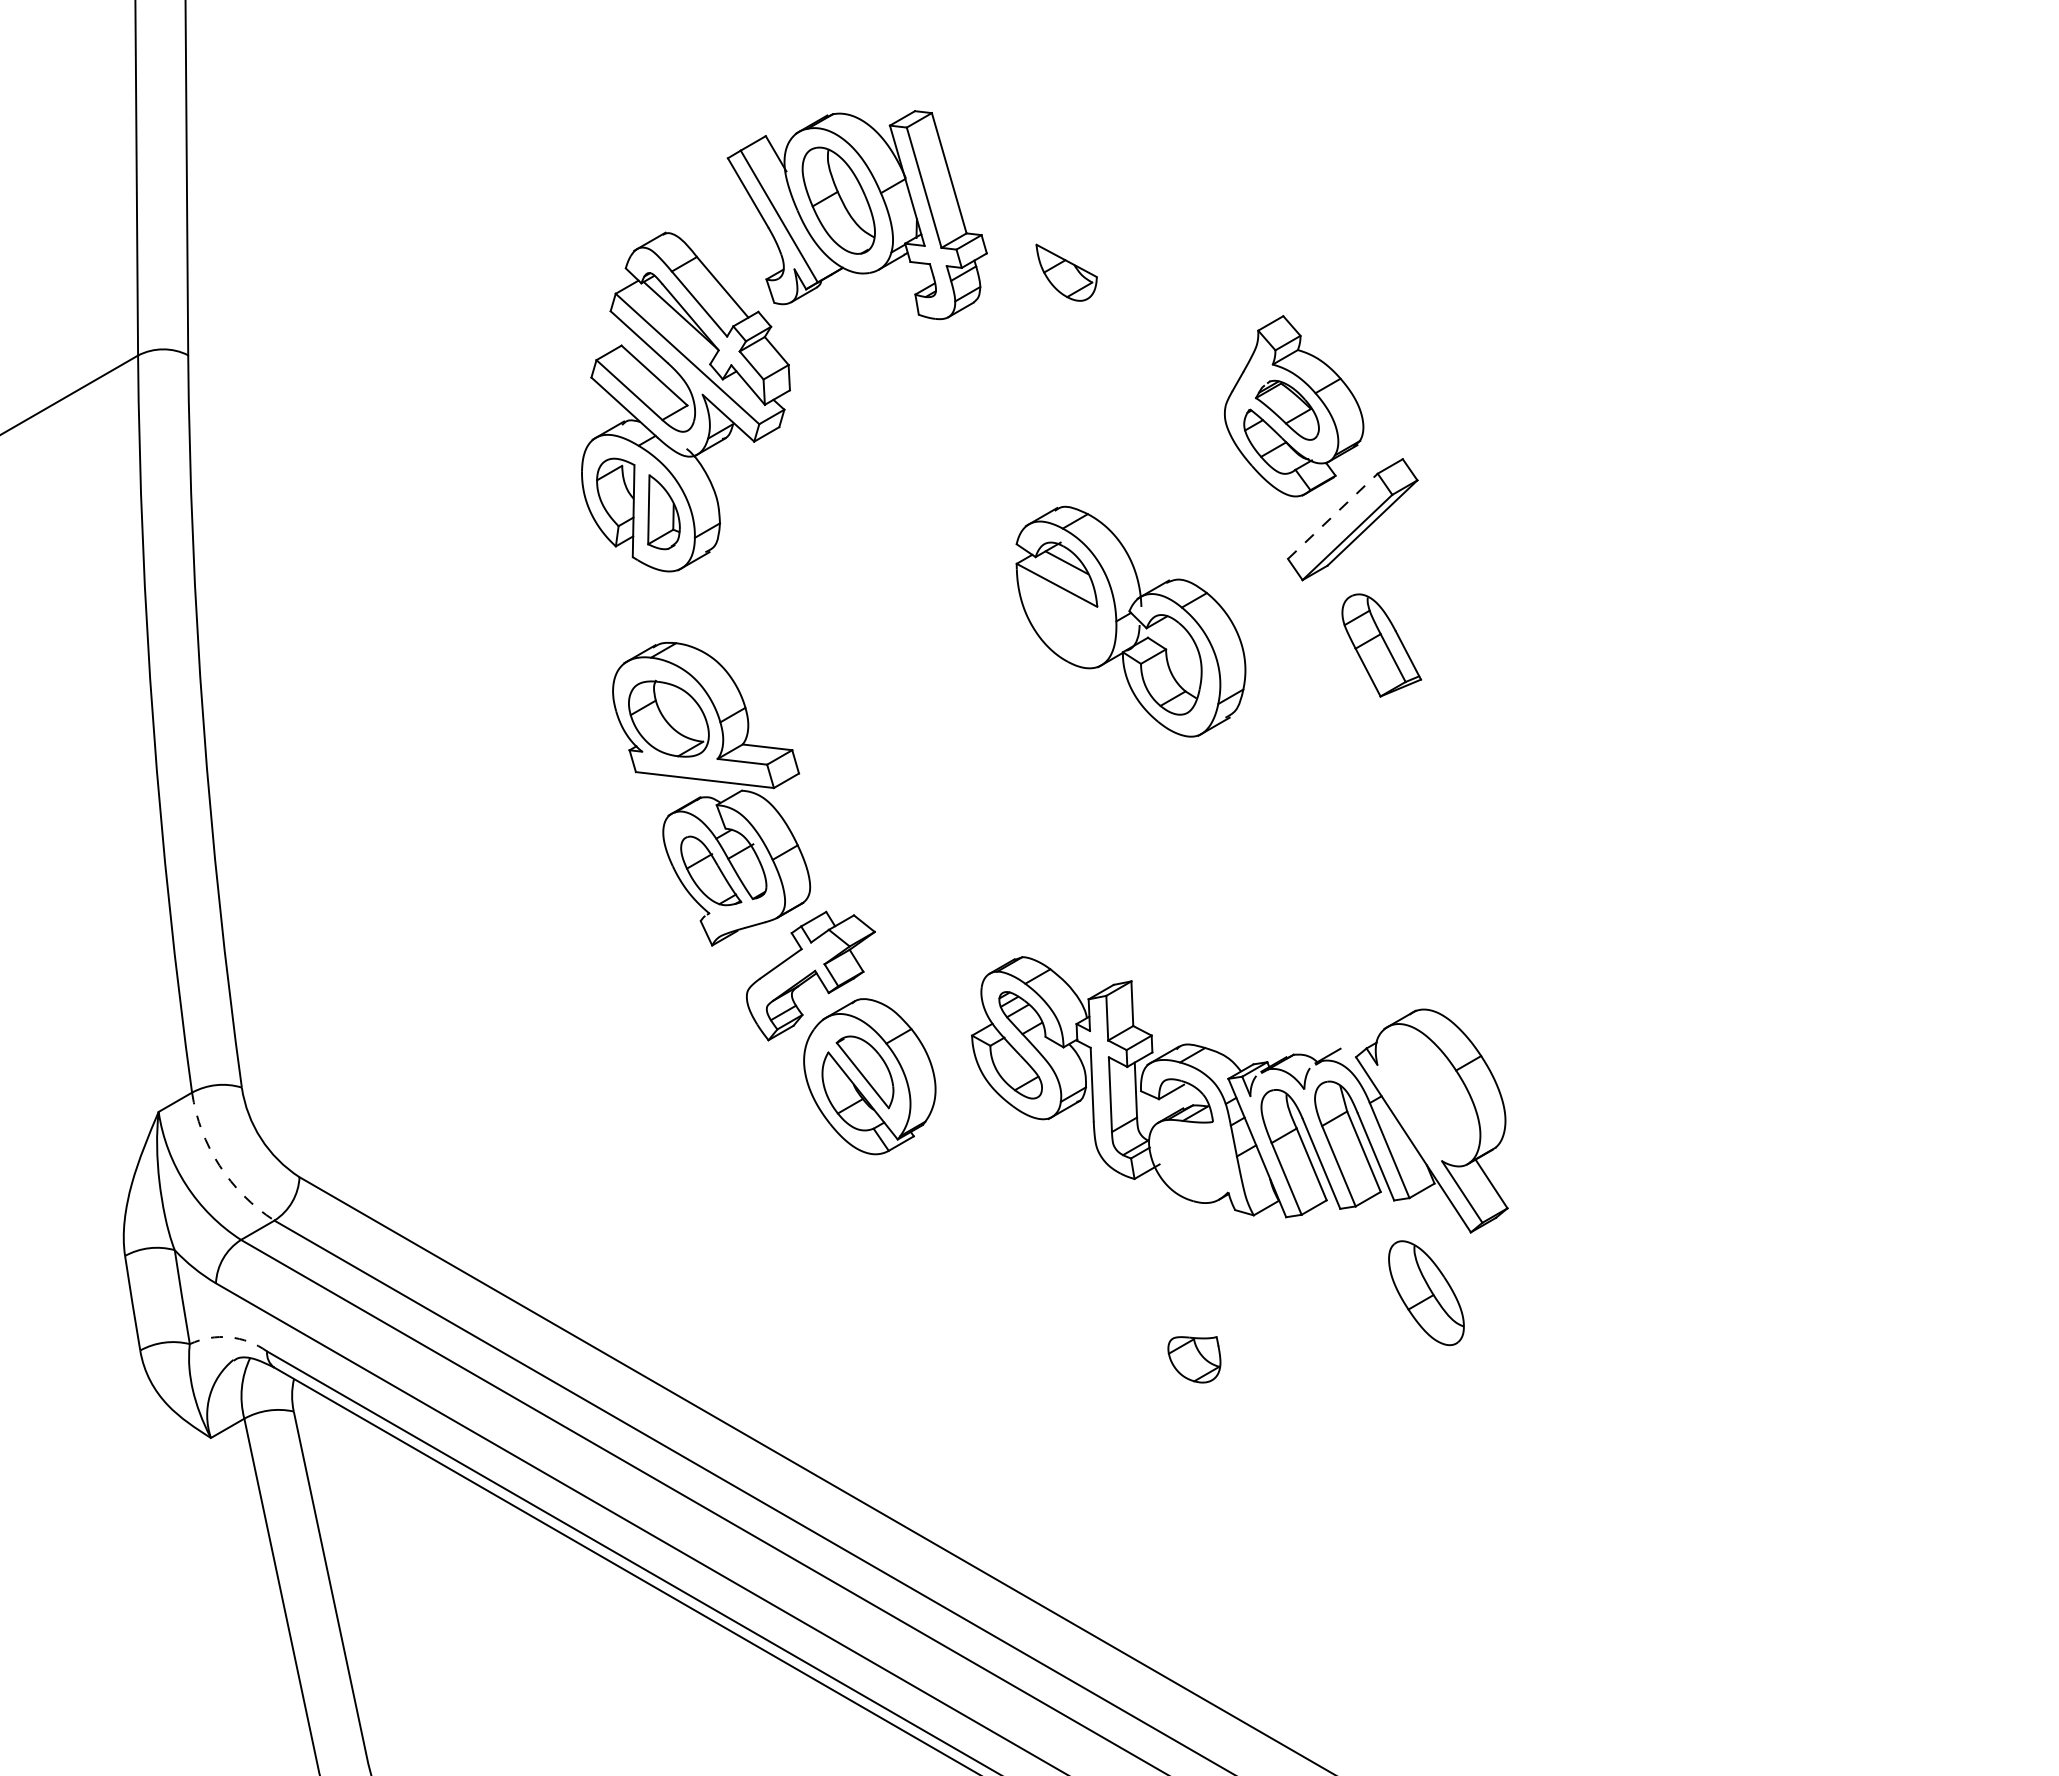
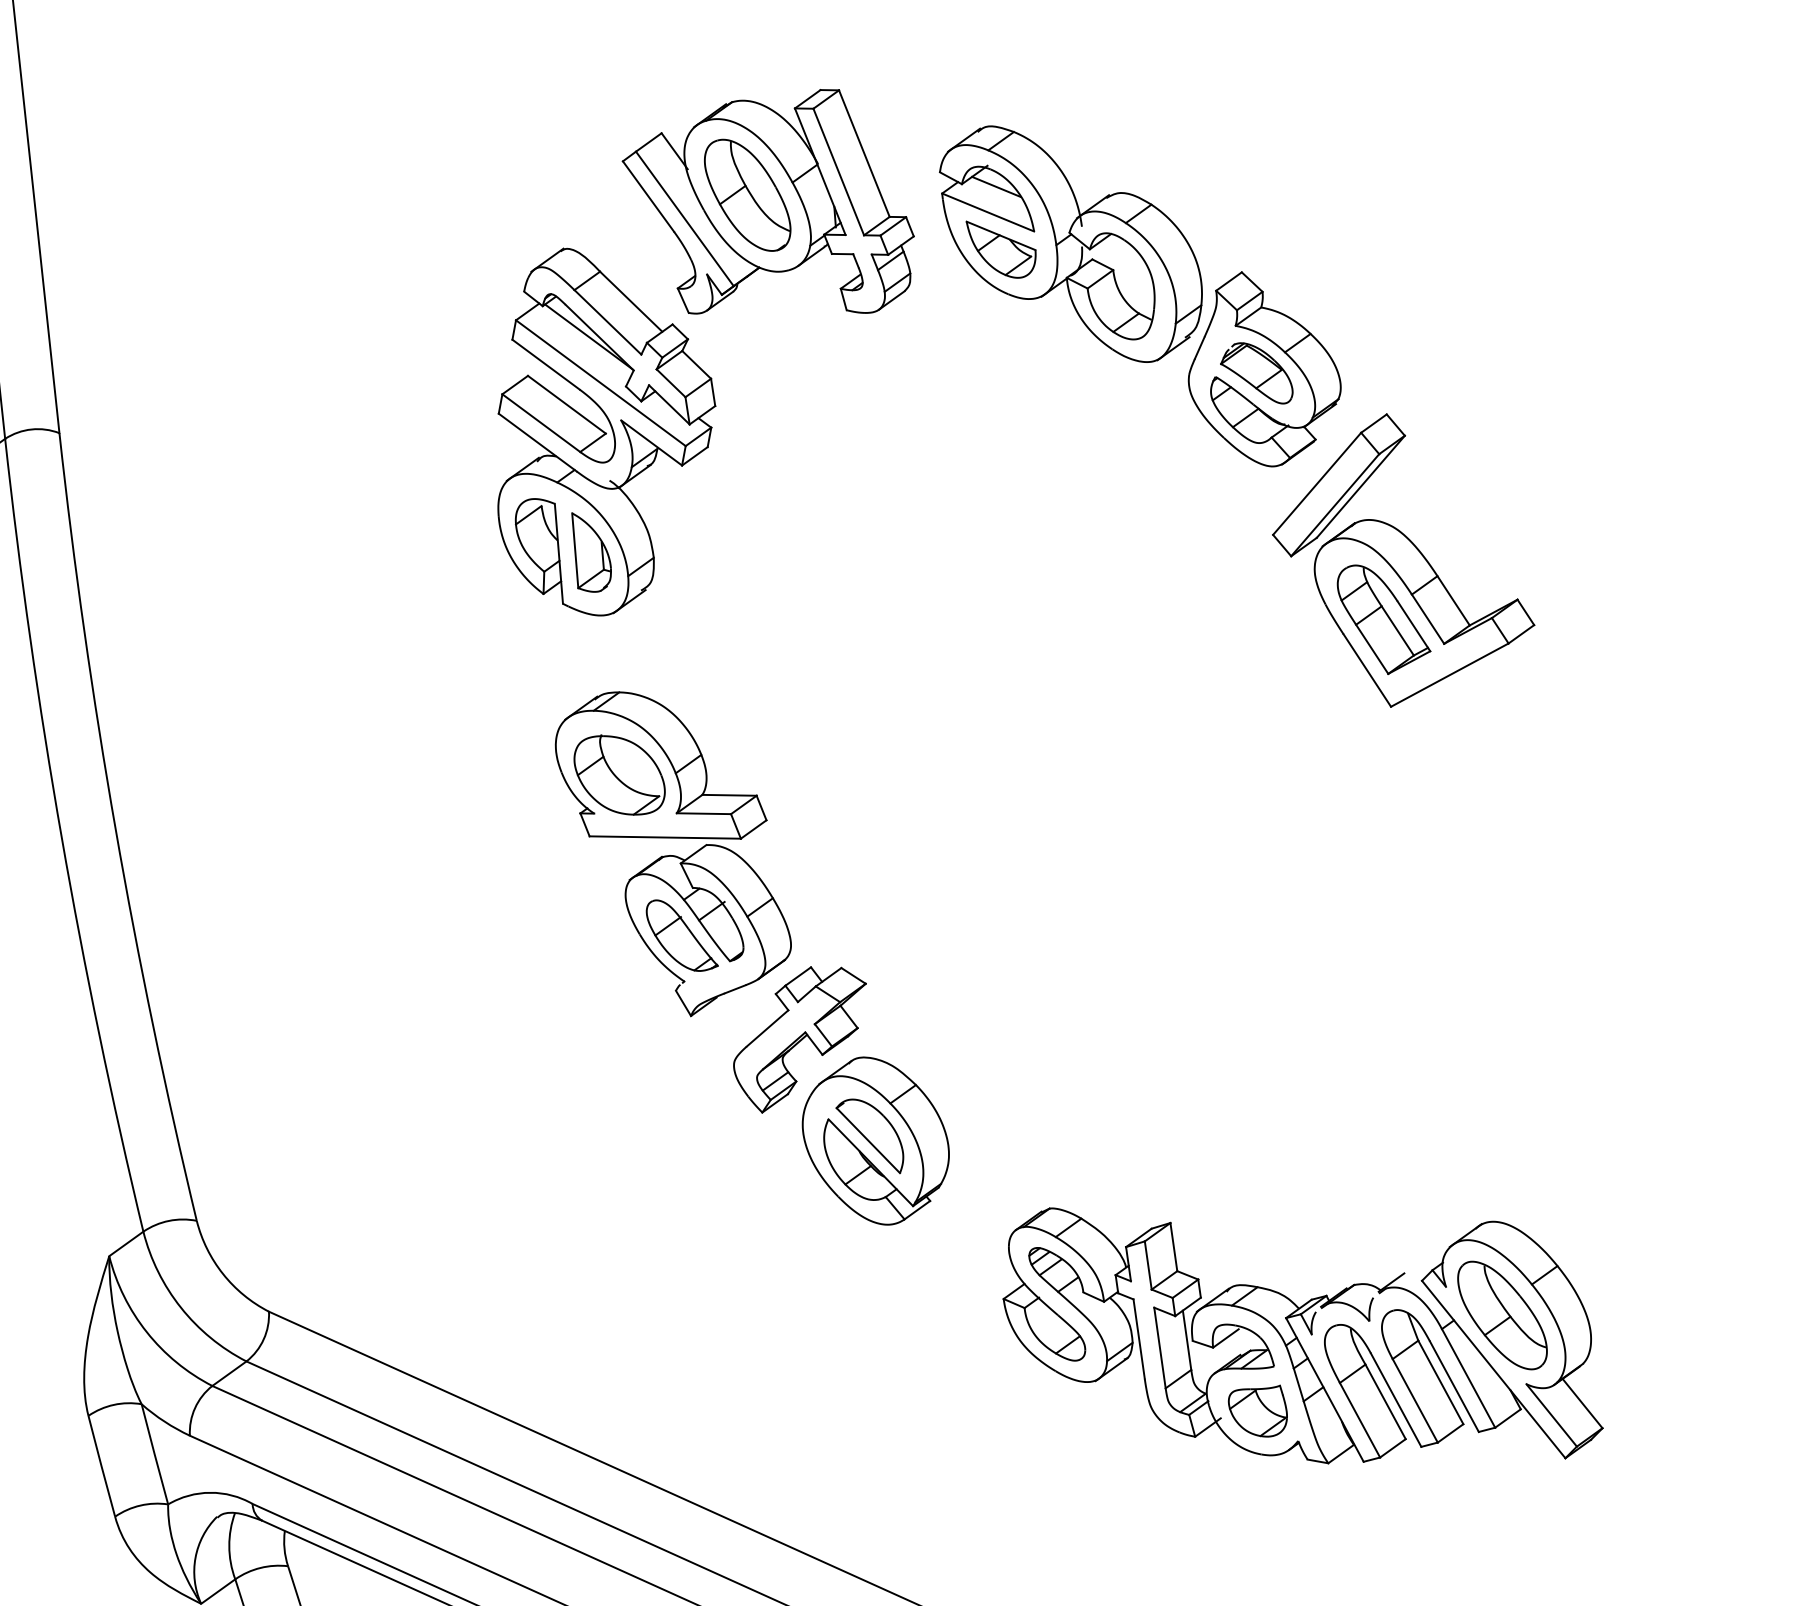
line: (1332, 516) -> (1316, 484), dashed -> solid
part: (1130, 621) -> (1071, 243), moved
part: (1420, 640) -> (1425, 608), added
part: (1239, 1094) -> (1299, 1333), moved
arc: (219, 1165) -> (180, 1307), dashed -> solid
arc: (229, 1337) -> (210, 1492), dashed -> solid

